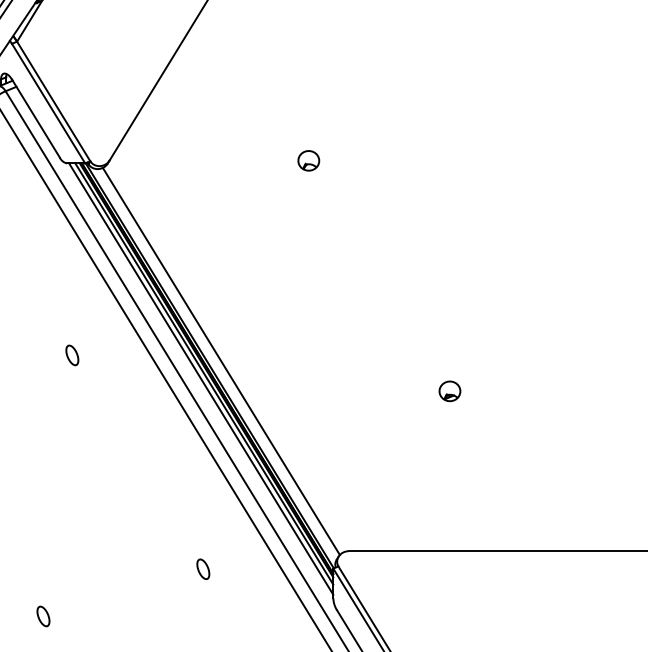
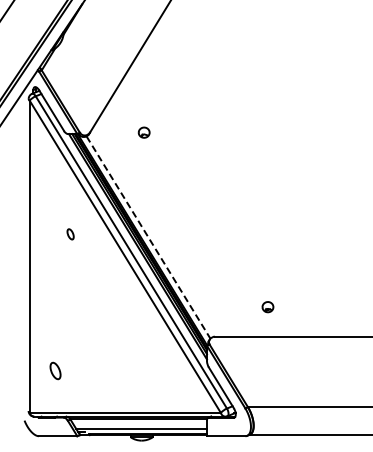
part: (307, 160) -> (143, 132), moved
line: (221, 361) -> (148, 237), solid -> dashed
part: (449, 392) -> (267, 307), moved
part: (204, 569) -> (139, 346), removed
part: (43, 615) -> (55, 370), size x1.6

